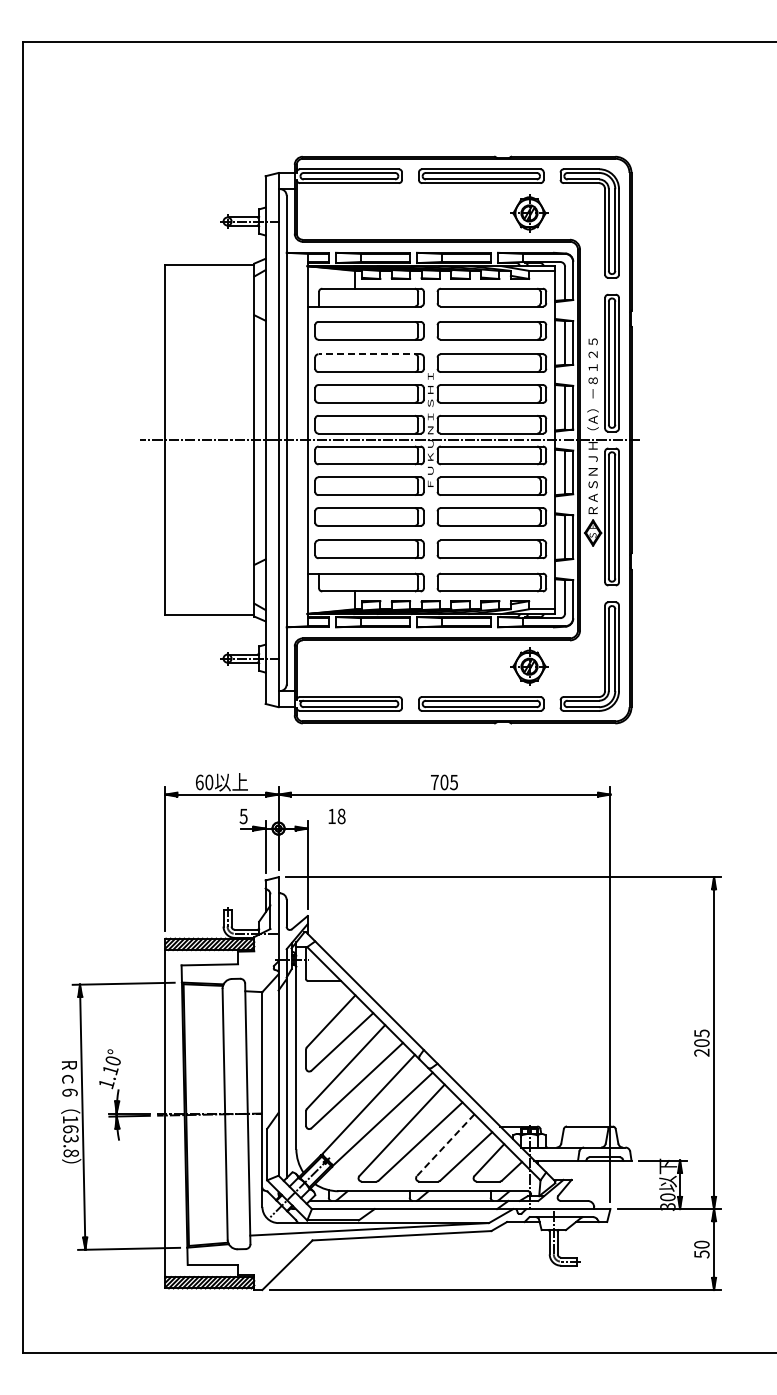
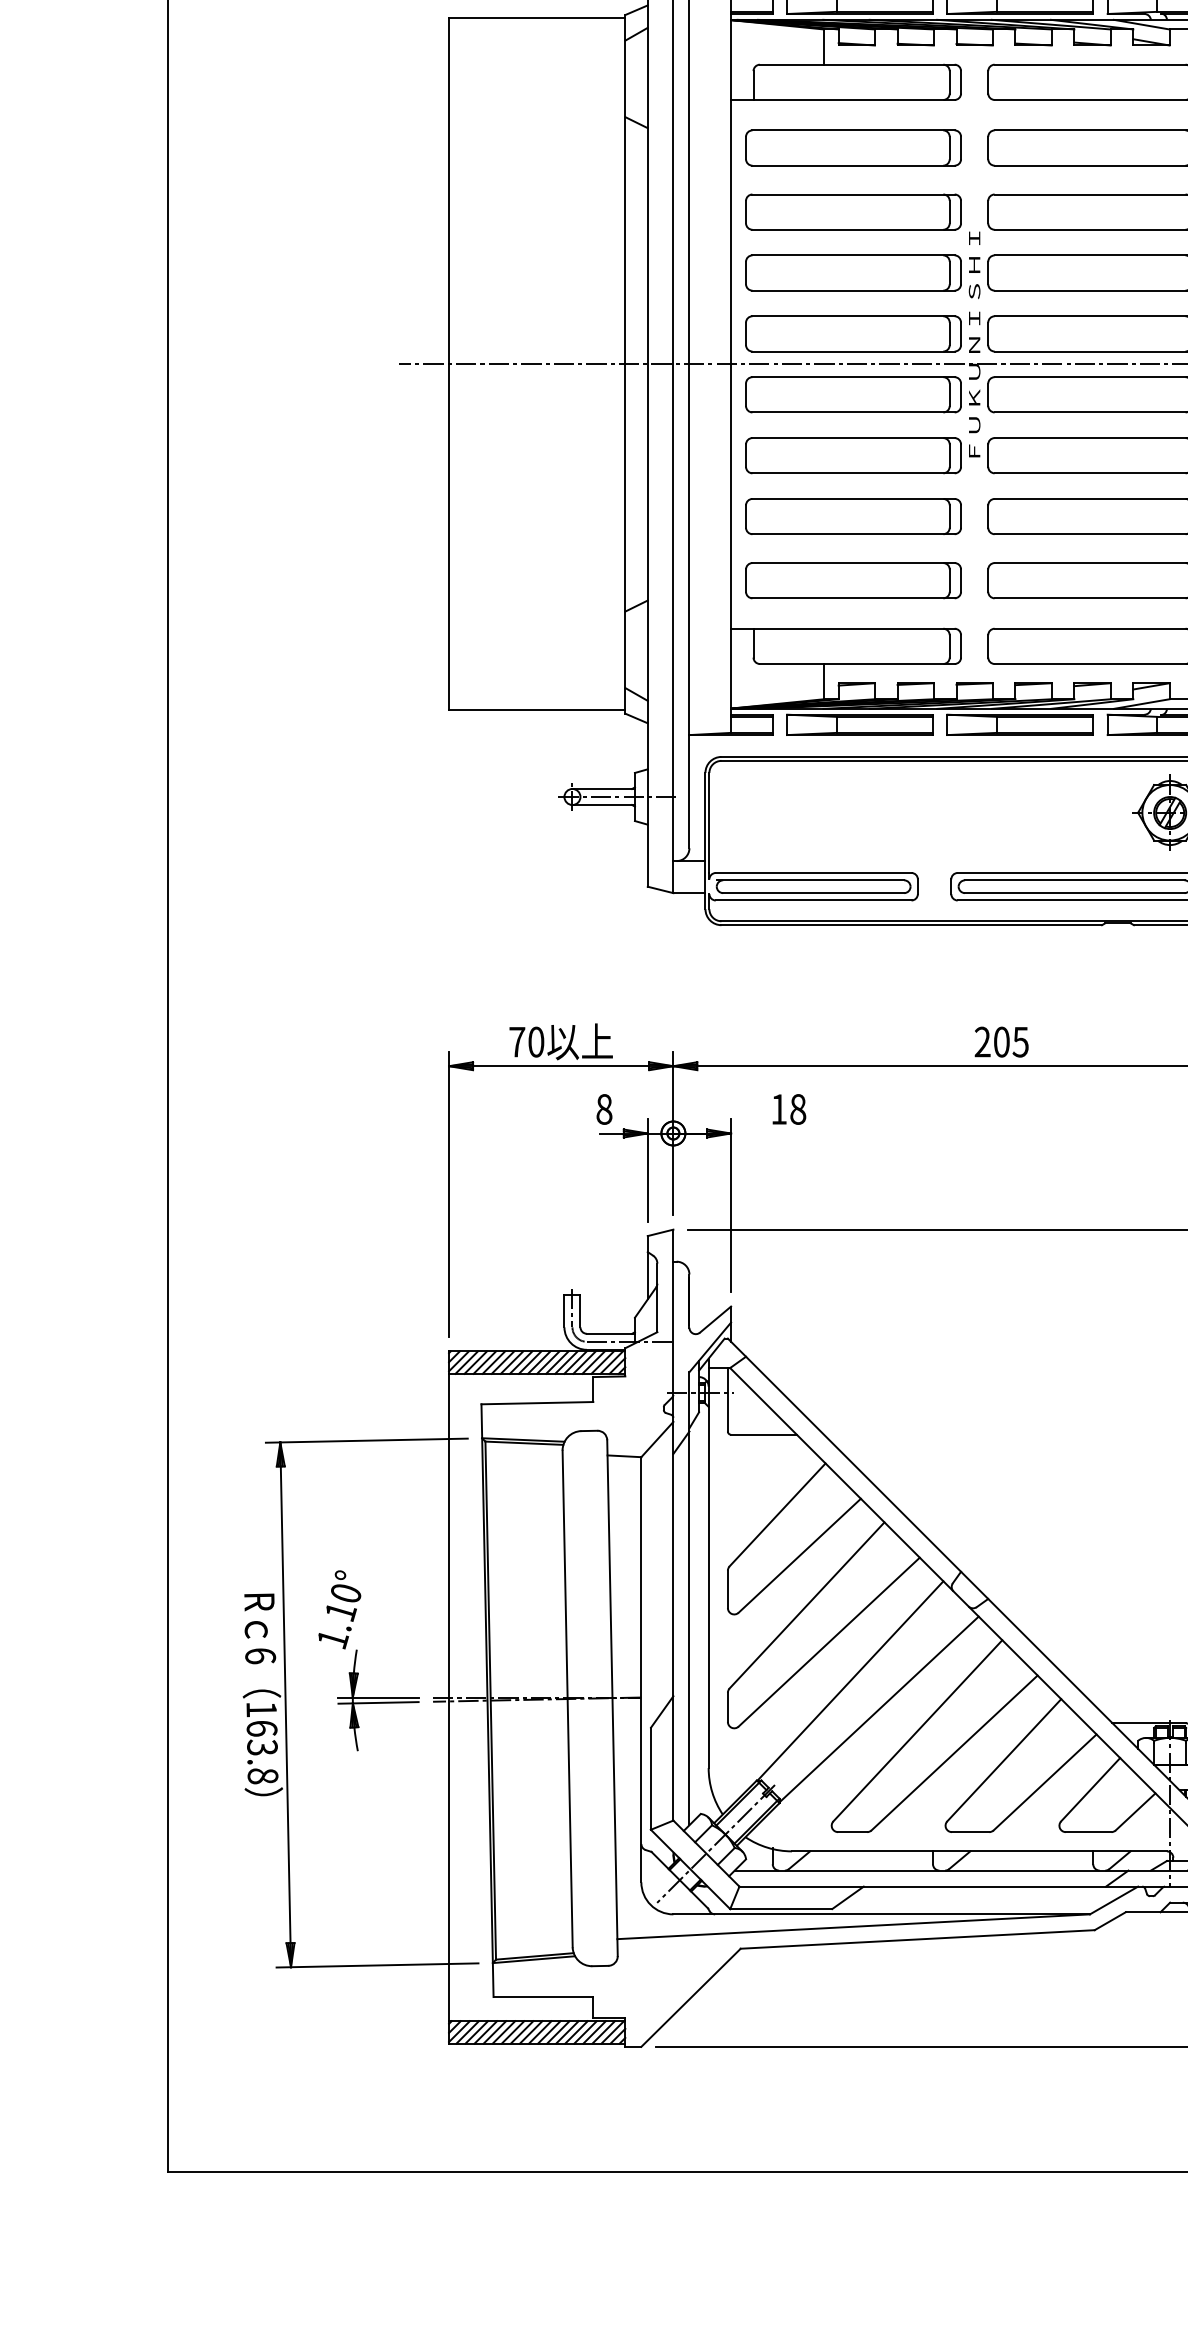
line: (369, 354) -> (853, 194), dashed -> solid
text: (434, 781) -> (982, 1040), 705 -> 205
text: (199, 782) -> (516, 1042), 60 -> 70
text: (243, 816) -> (603, 1109), 5 -> 8
line: (445, 1145) -> (1003, 1760), dashed -> solid

